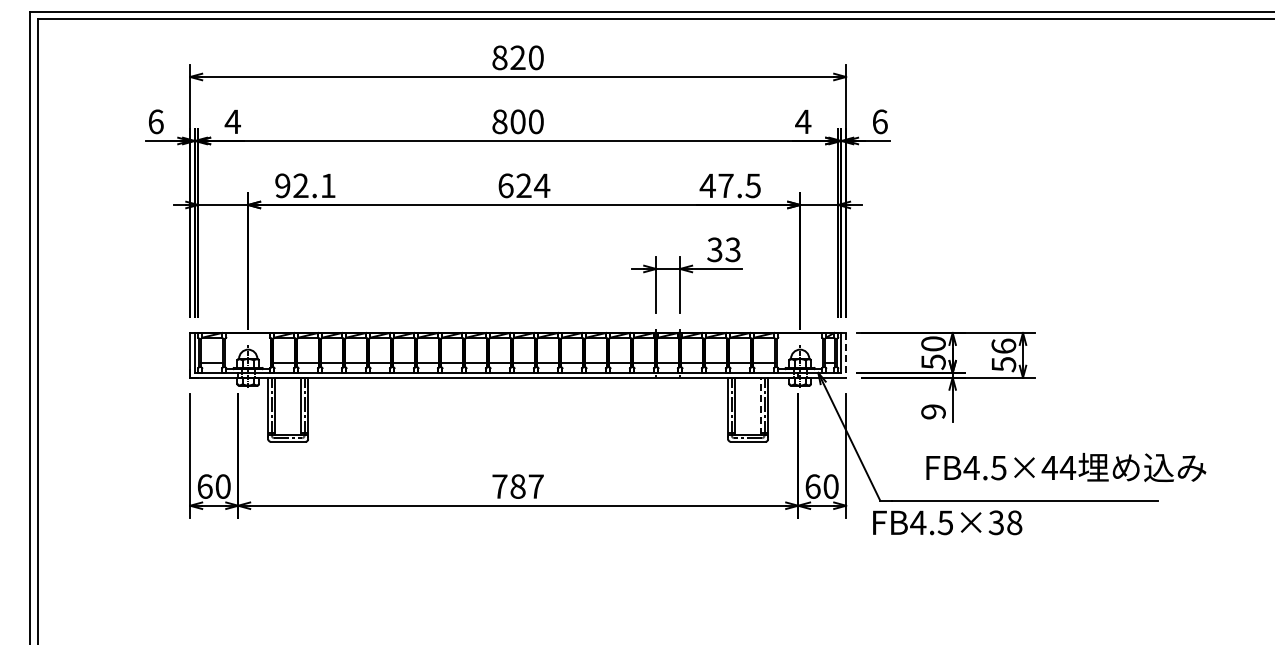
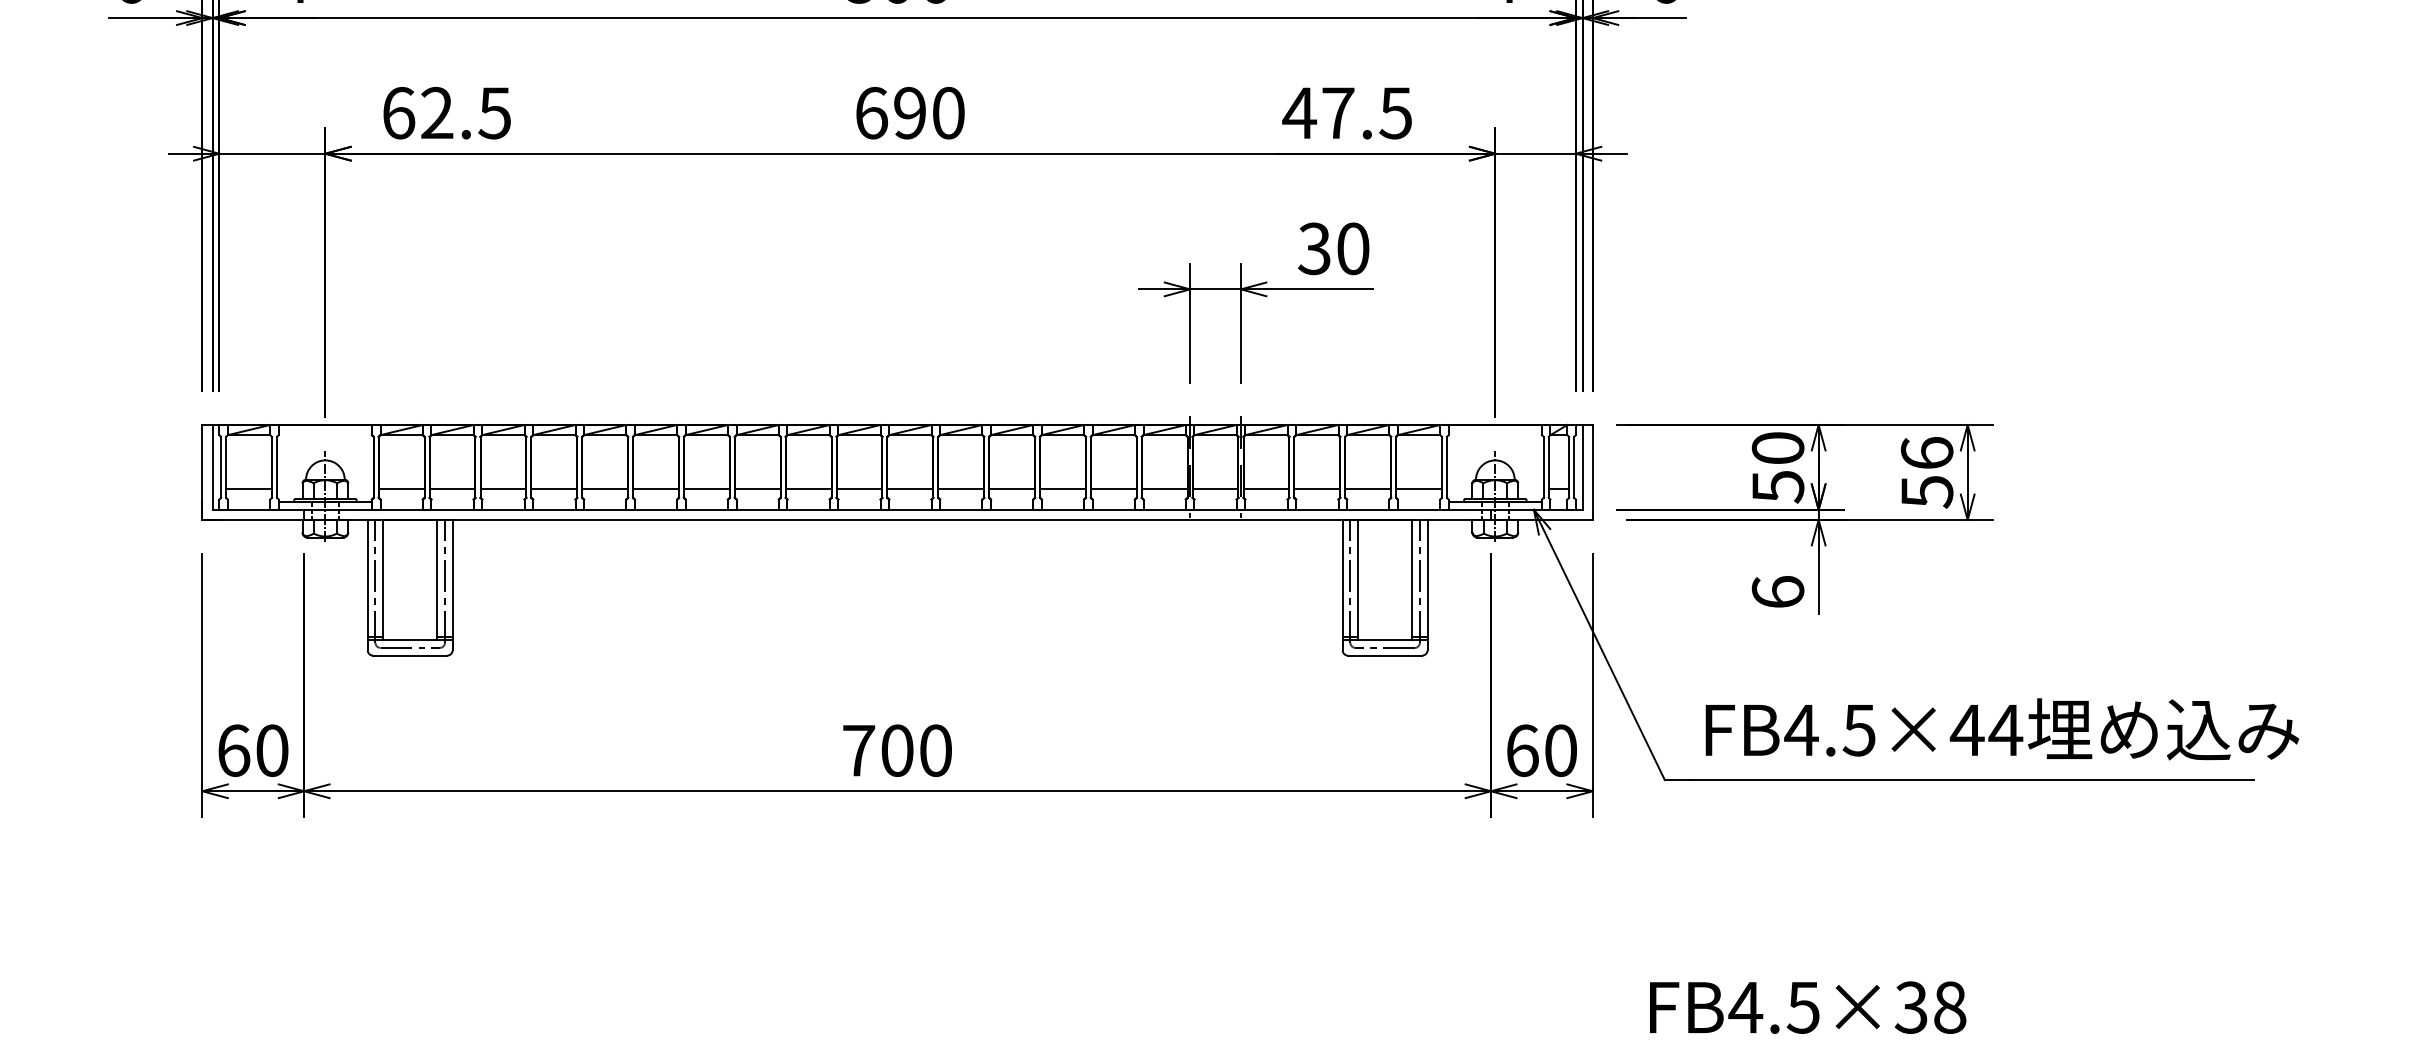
text: (305, 185) -> (446, 112), 92.1 -> 62.5
text: (533, 185) -> (930, 112), 624 -> 690
text: (732, 249) -> (1351, 248), 33 -> 30
line: (846, 355) -> (1593, 472), dashed -> solid
line: (760, 405) -> (1411, 578), dashed -> solid
text: (933, 411) -> (1777, 591), 9 -> 6
text: (1066, 467) -> (2002, 729), moved
text: (526, 486) -> (915, 750), 787 -> 700
text: (947, 522) -> (1807, 1006), moved

